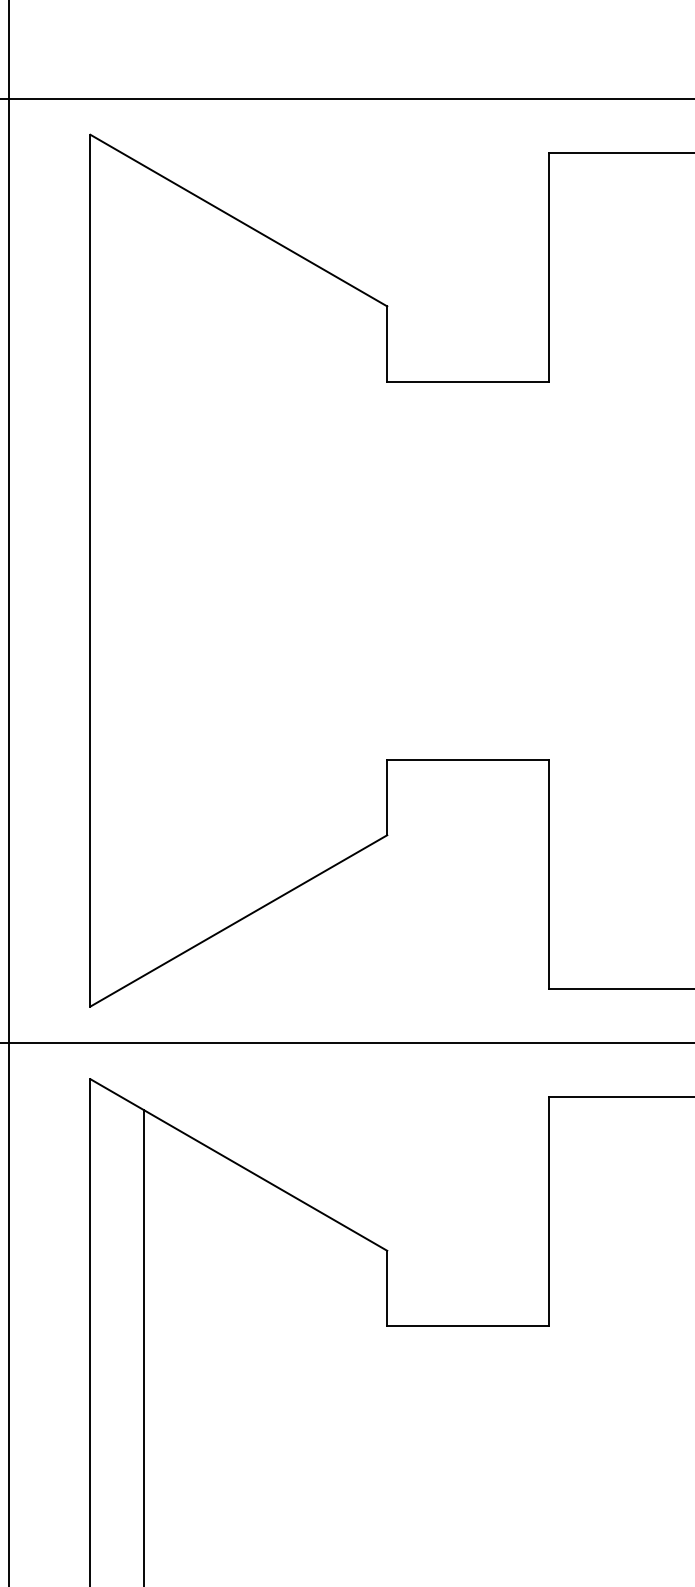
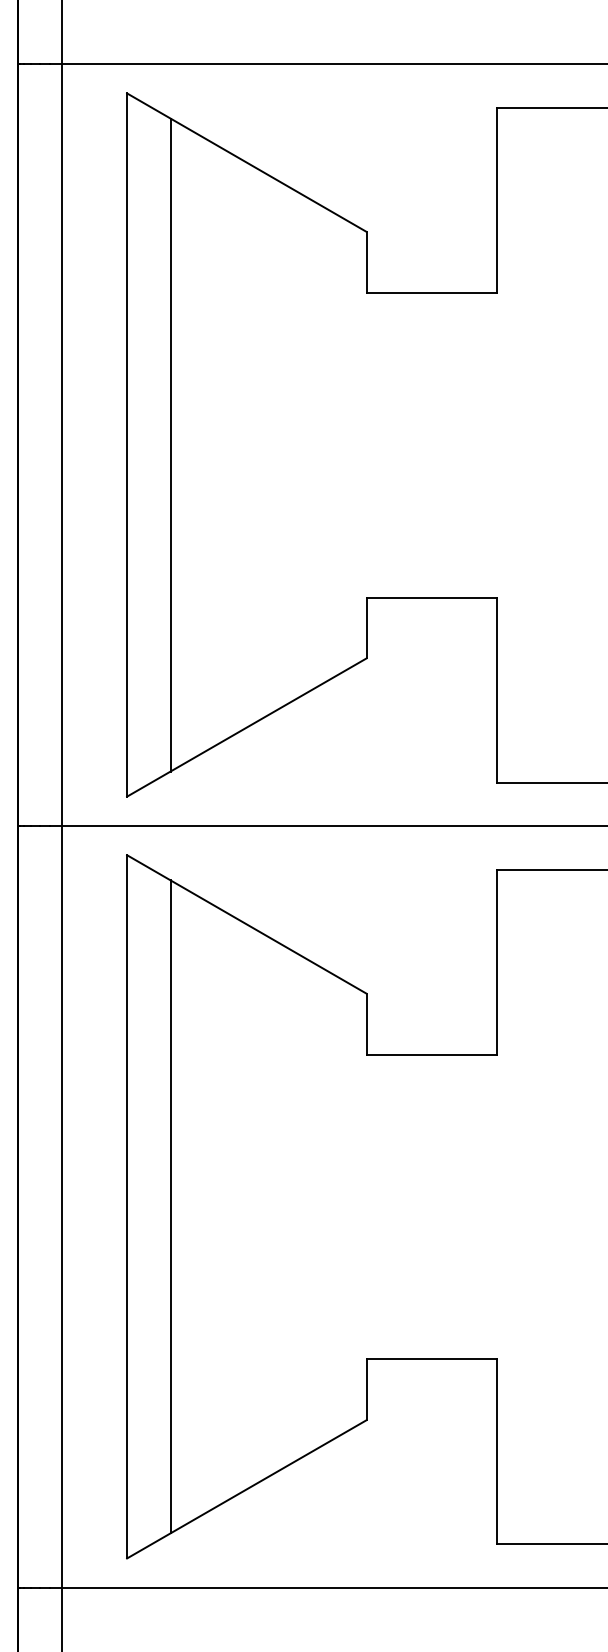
line: (144, 570) -> (170, 444), added

